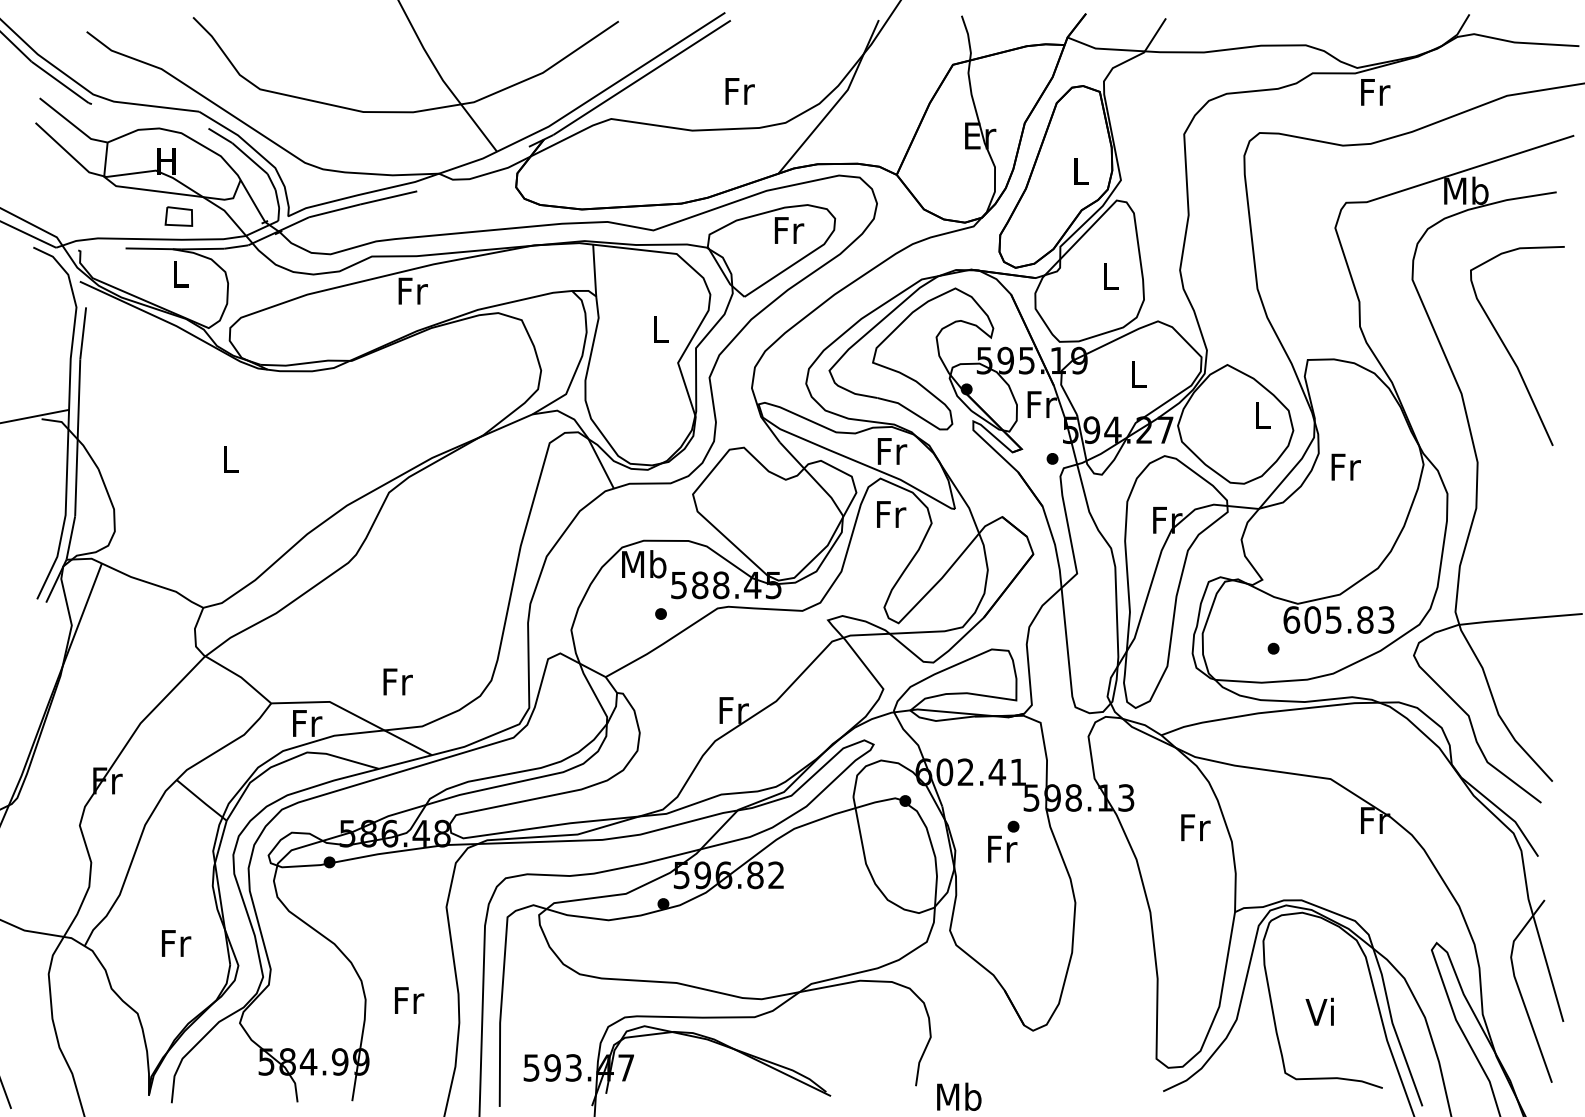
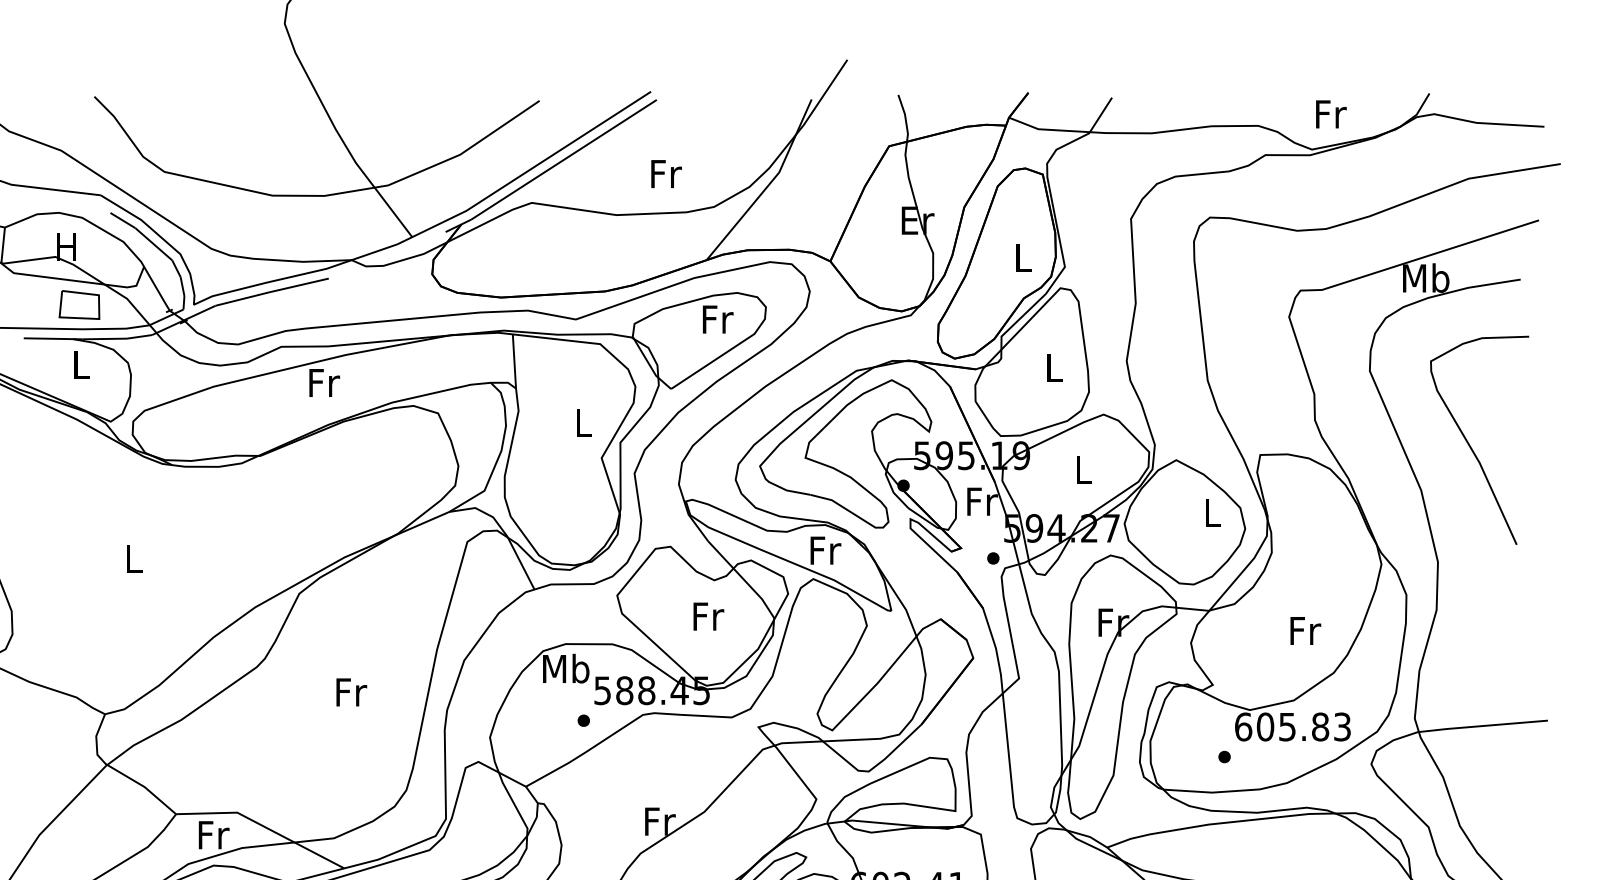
text: (1375, 92) -> (1331, 114), moved
part: (178, 216) -> (79, 304), size x1.43
text: (1345, 466) -> (1305, 630), moved
text: (891, 514) -> (708, 616), moved
text: (397, 681) -> (351, 691), moved

